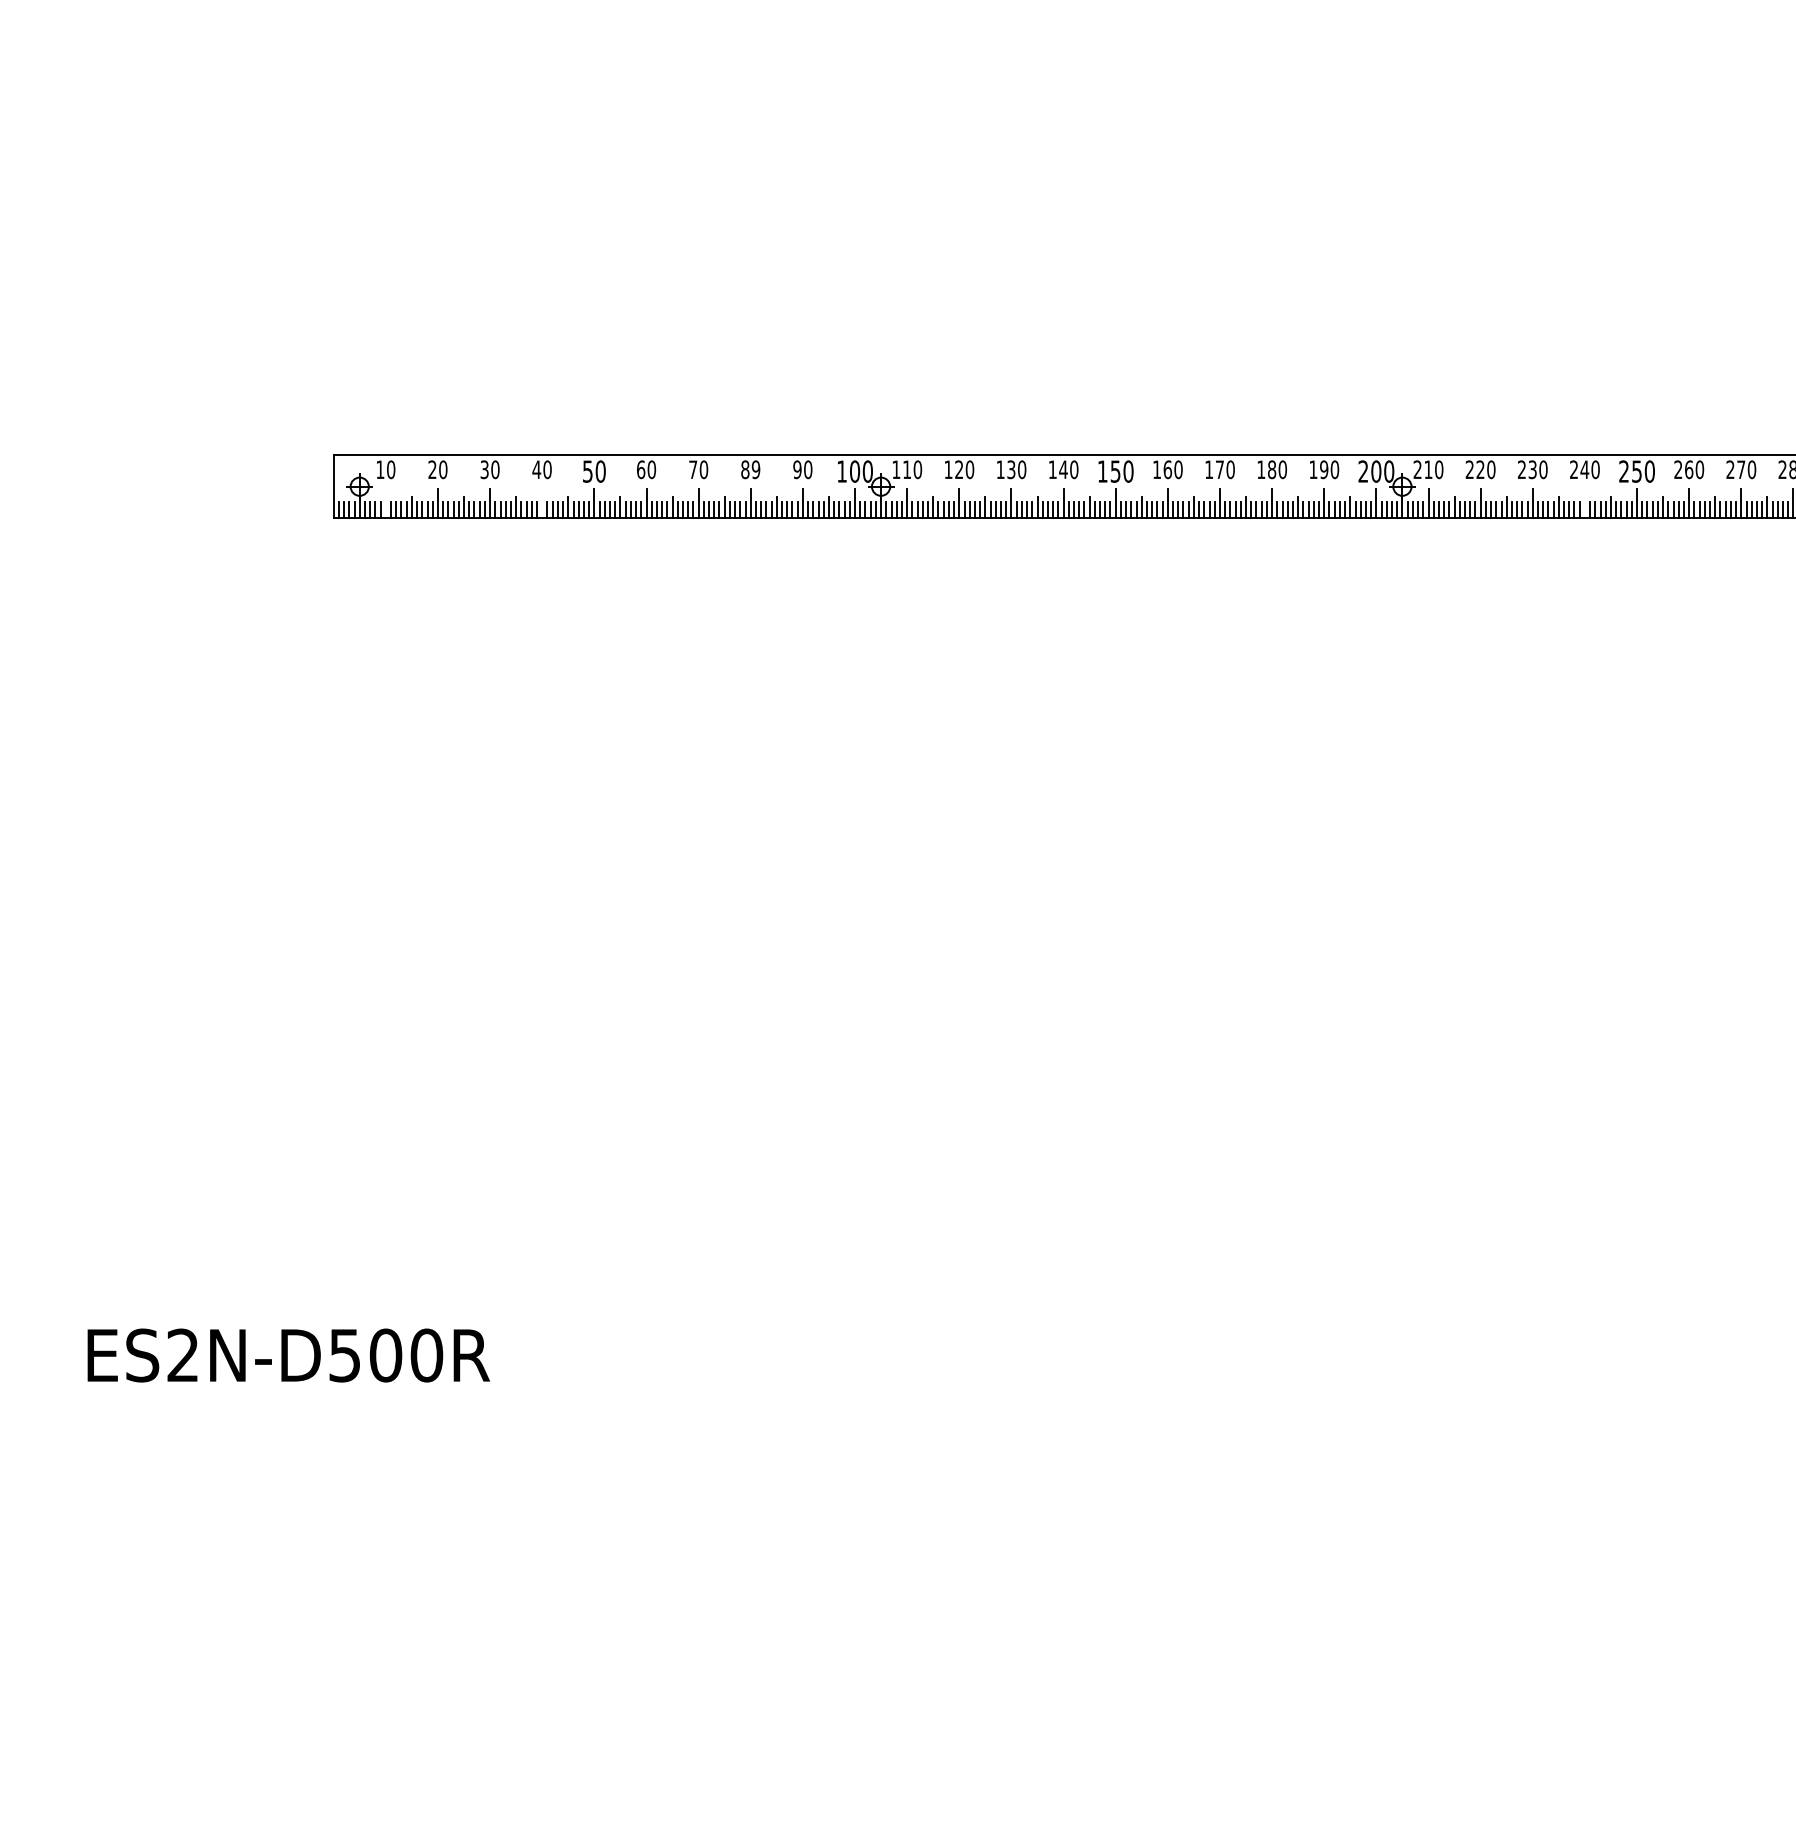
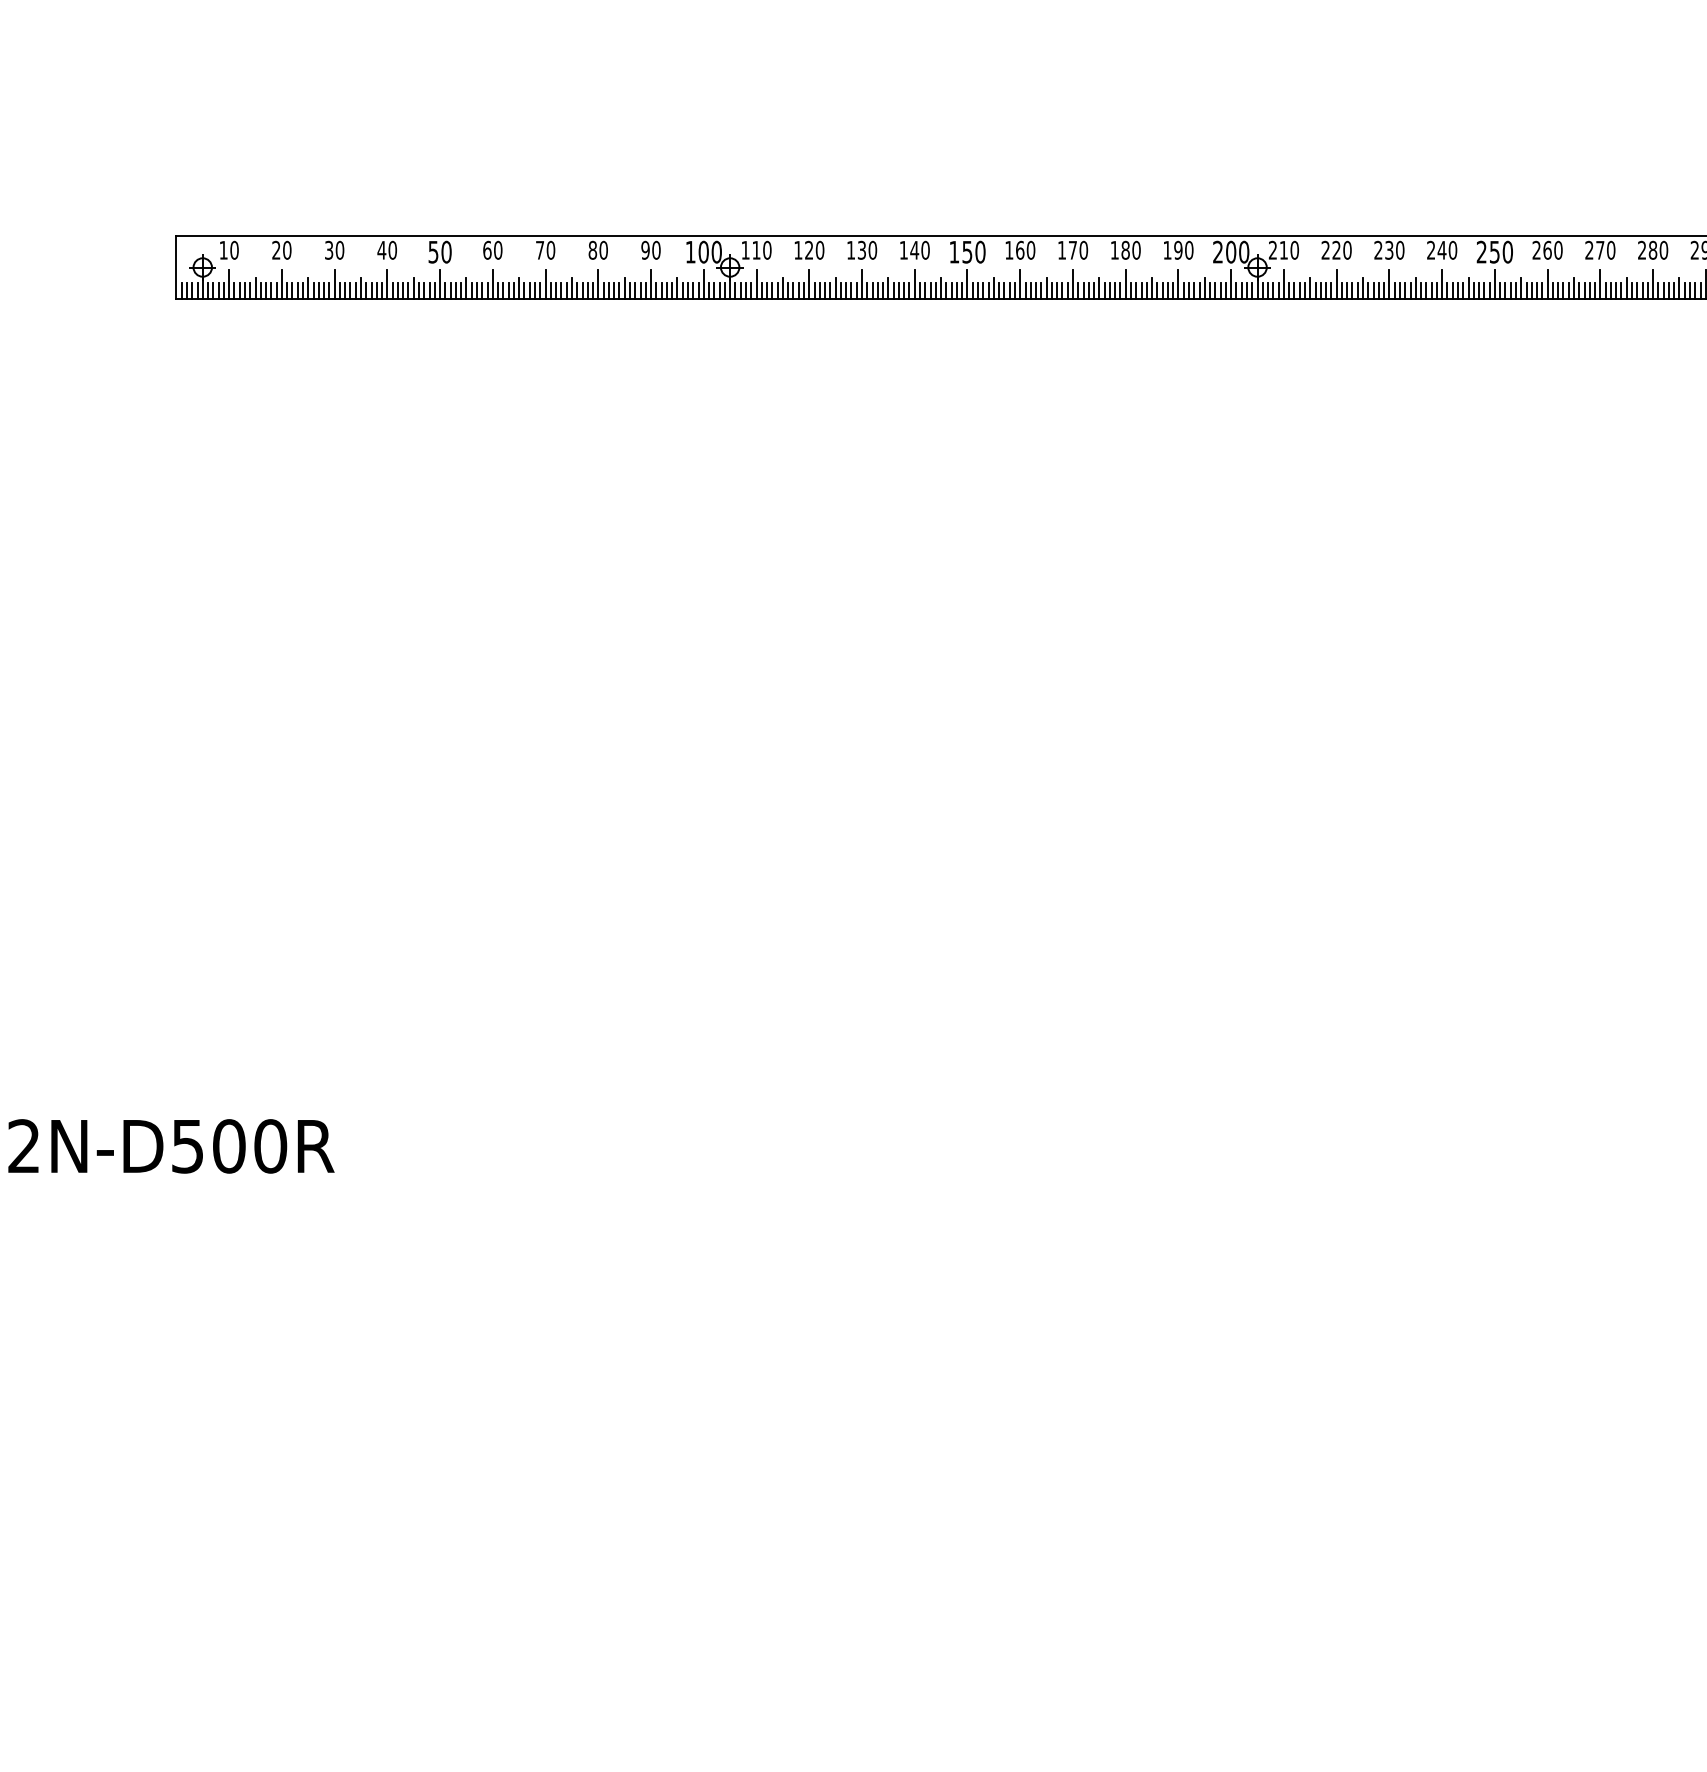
text: (755, 469) -> (603, 250), 89 -> 80
line: (385, 503) -> (228, 284), added
line: (542, 503) -> (387, 284), added
line: (1584, 503) -> (1441, 284), added

